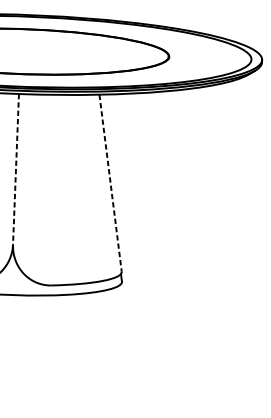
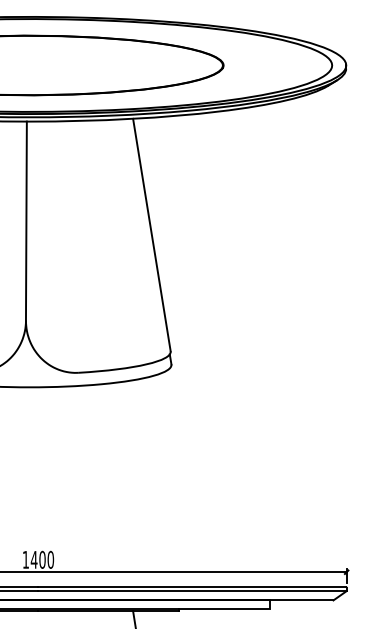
line: (16, 169) -> (26, 221), dashed -> solid
line: (110, 183) -> (151, 235), dashed -> solid

